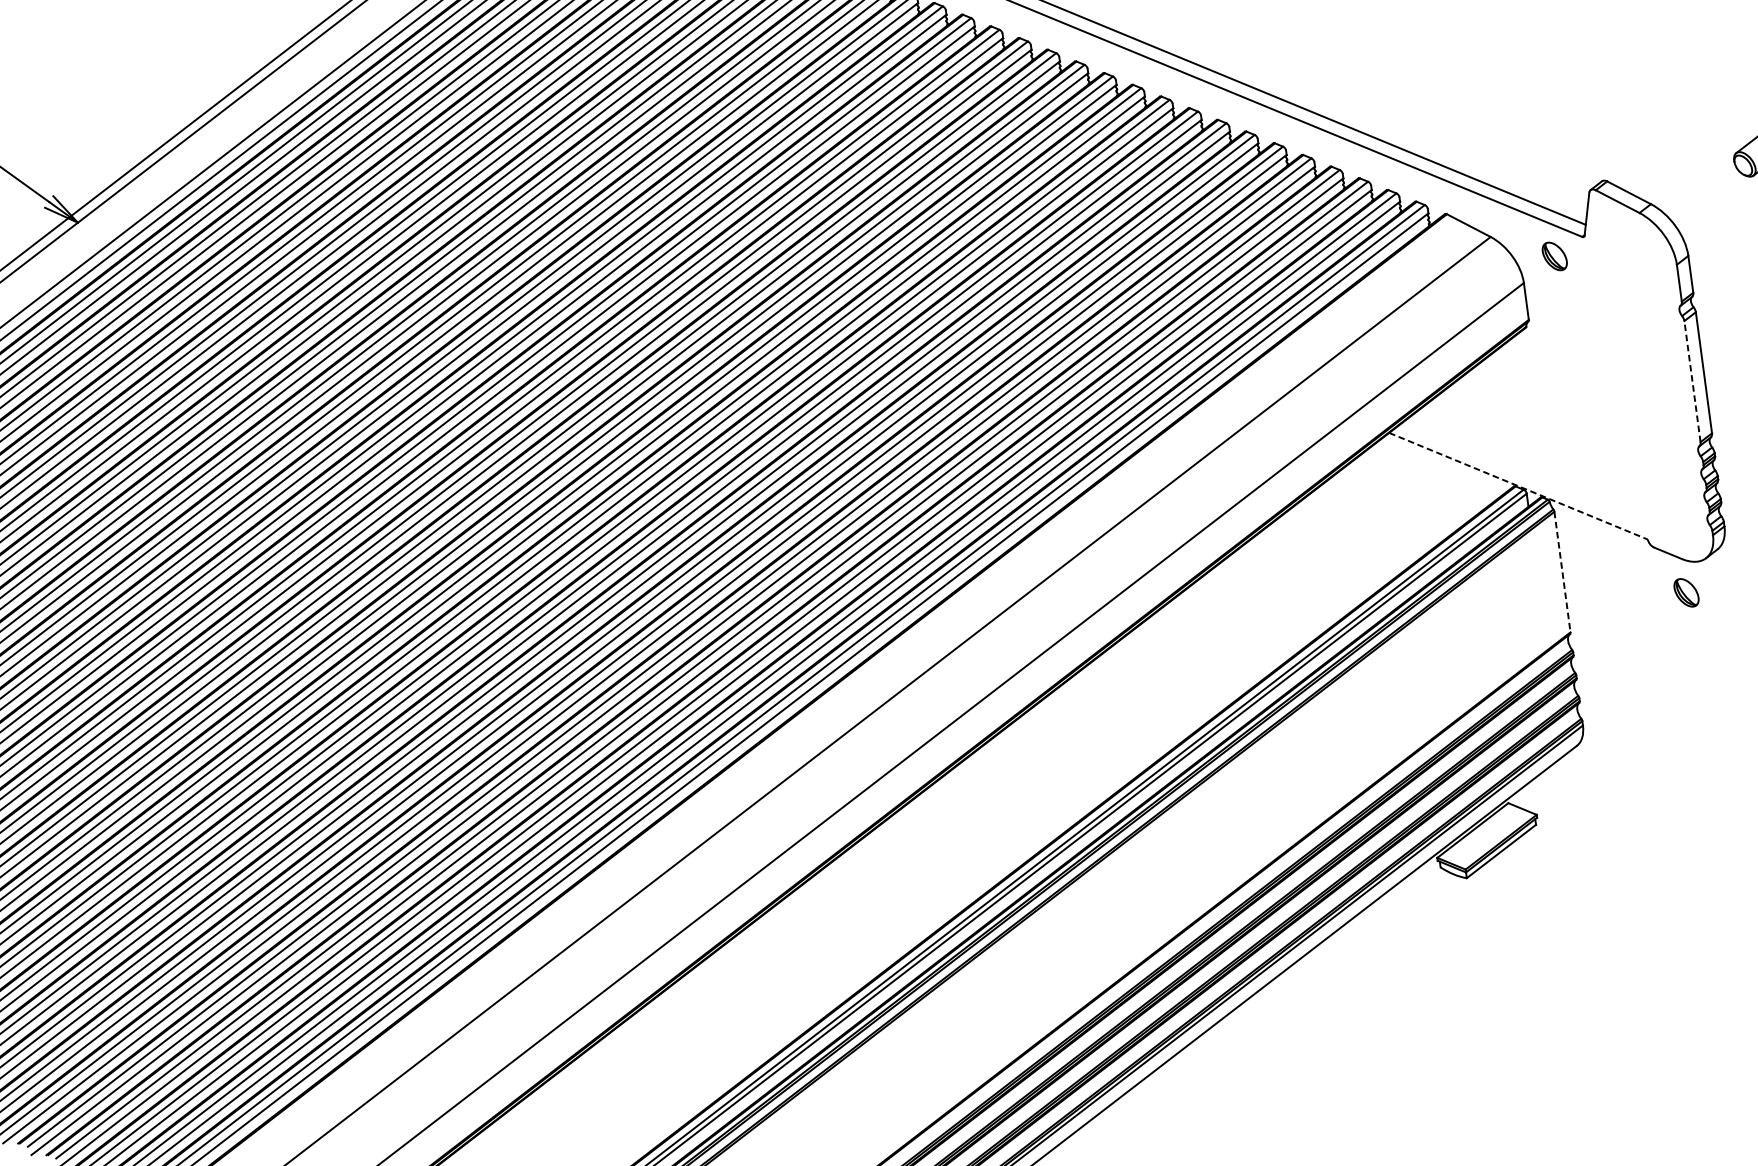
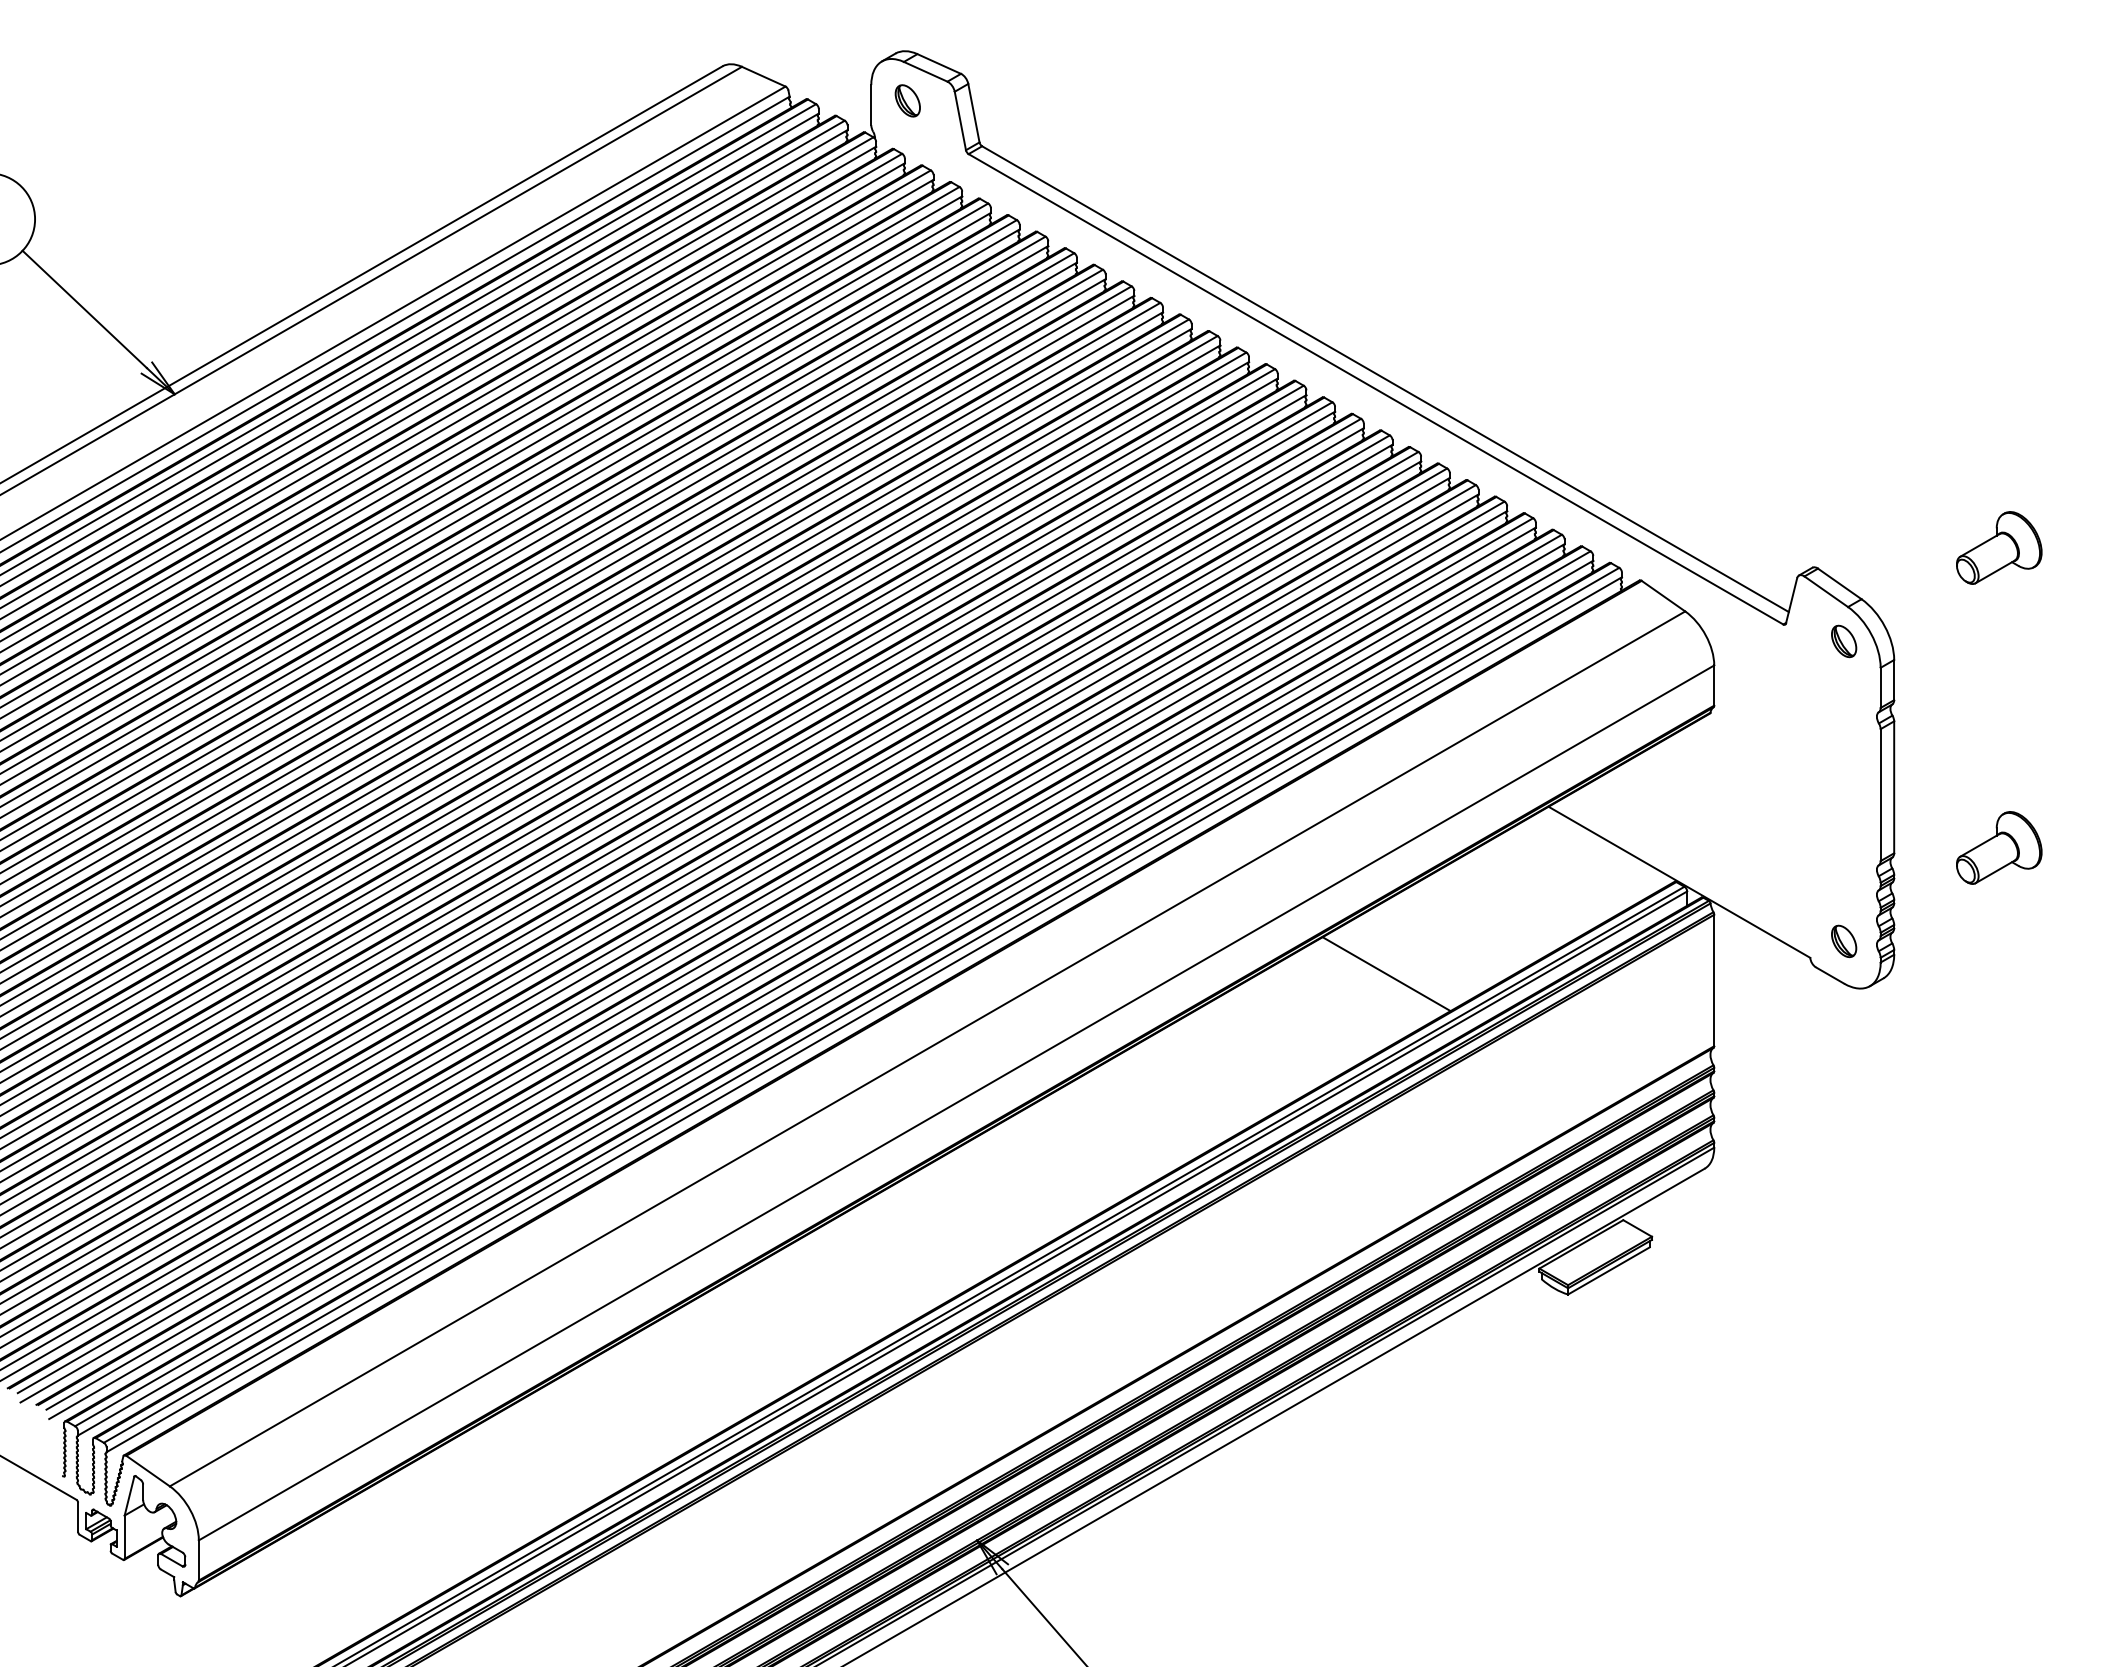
part: (1555, 256) -> (1844, 641), moved
line: (1692, 381) -> (1880, 795), dashed -> solid
line: (1518, 486) -> (1679, 882), dashed -> solid
line: (1562, 572) -> (1714, 980), dashed -> solid
part: (1686, 592) -> (1844, 941), moved
line: (1260, 606) -> (1386, 974), added

